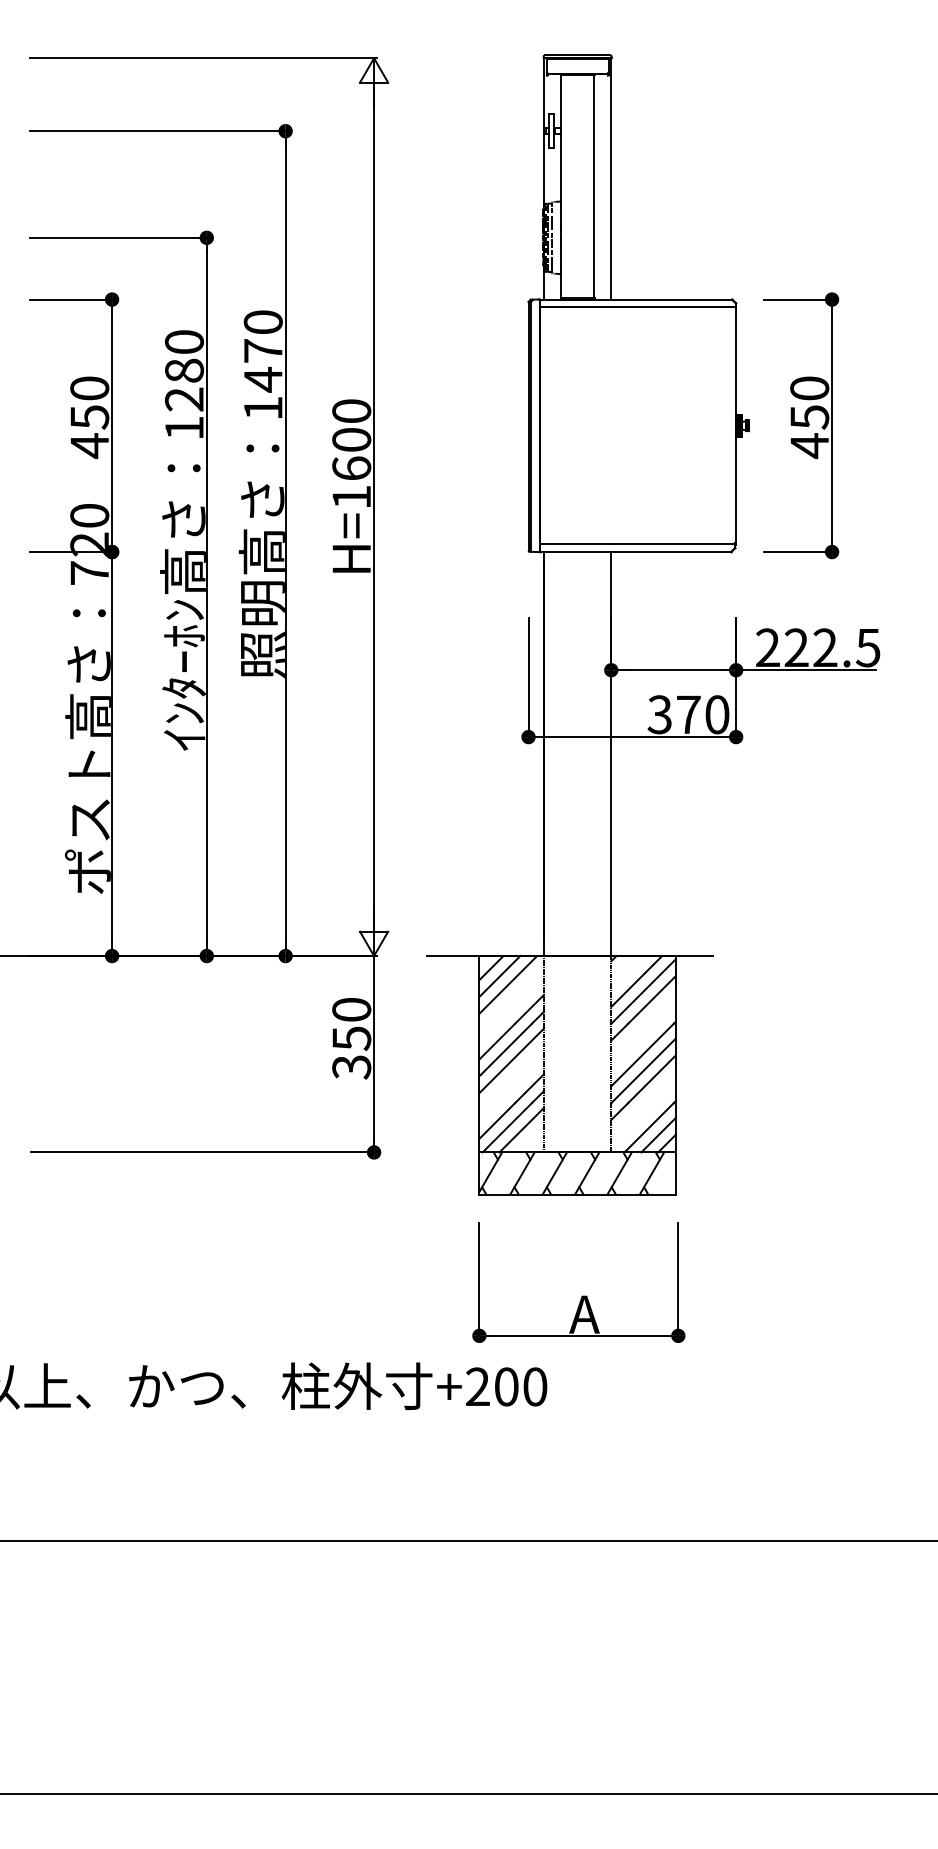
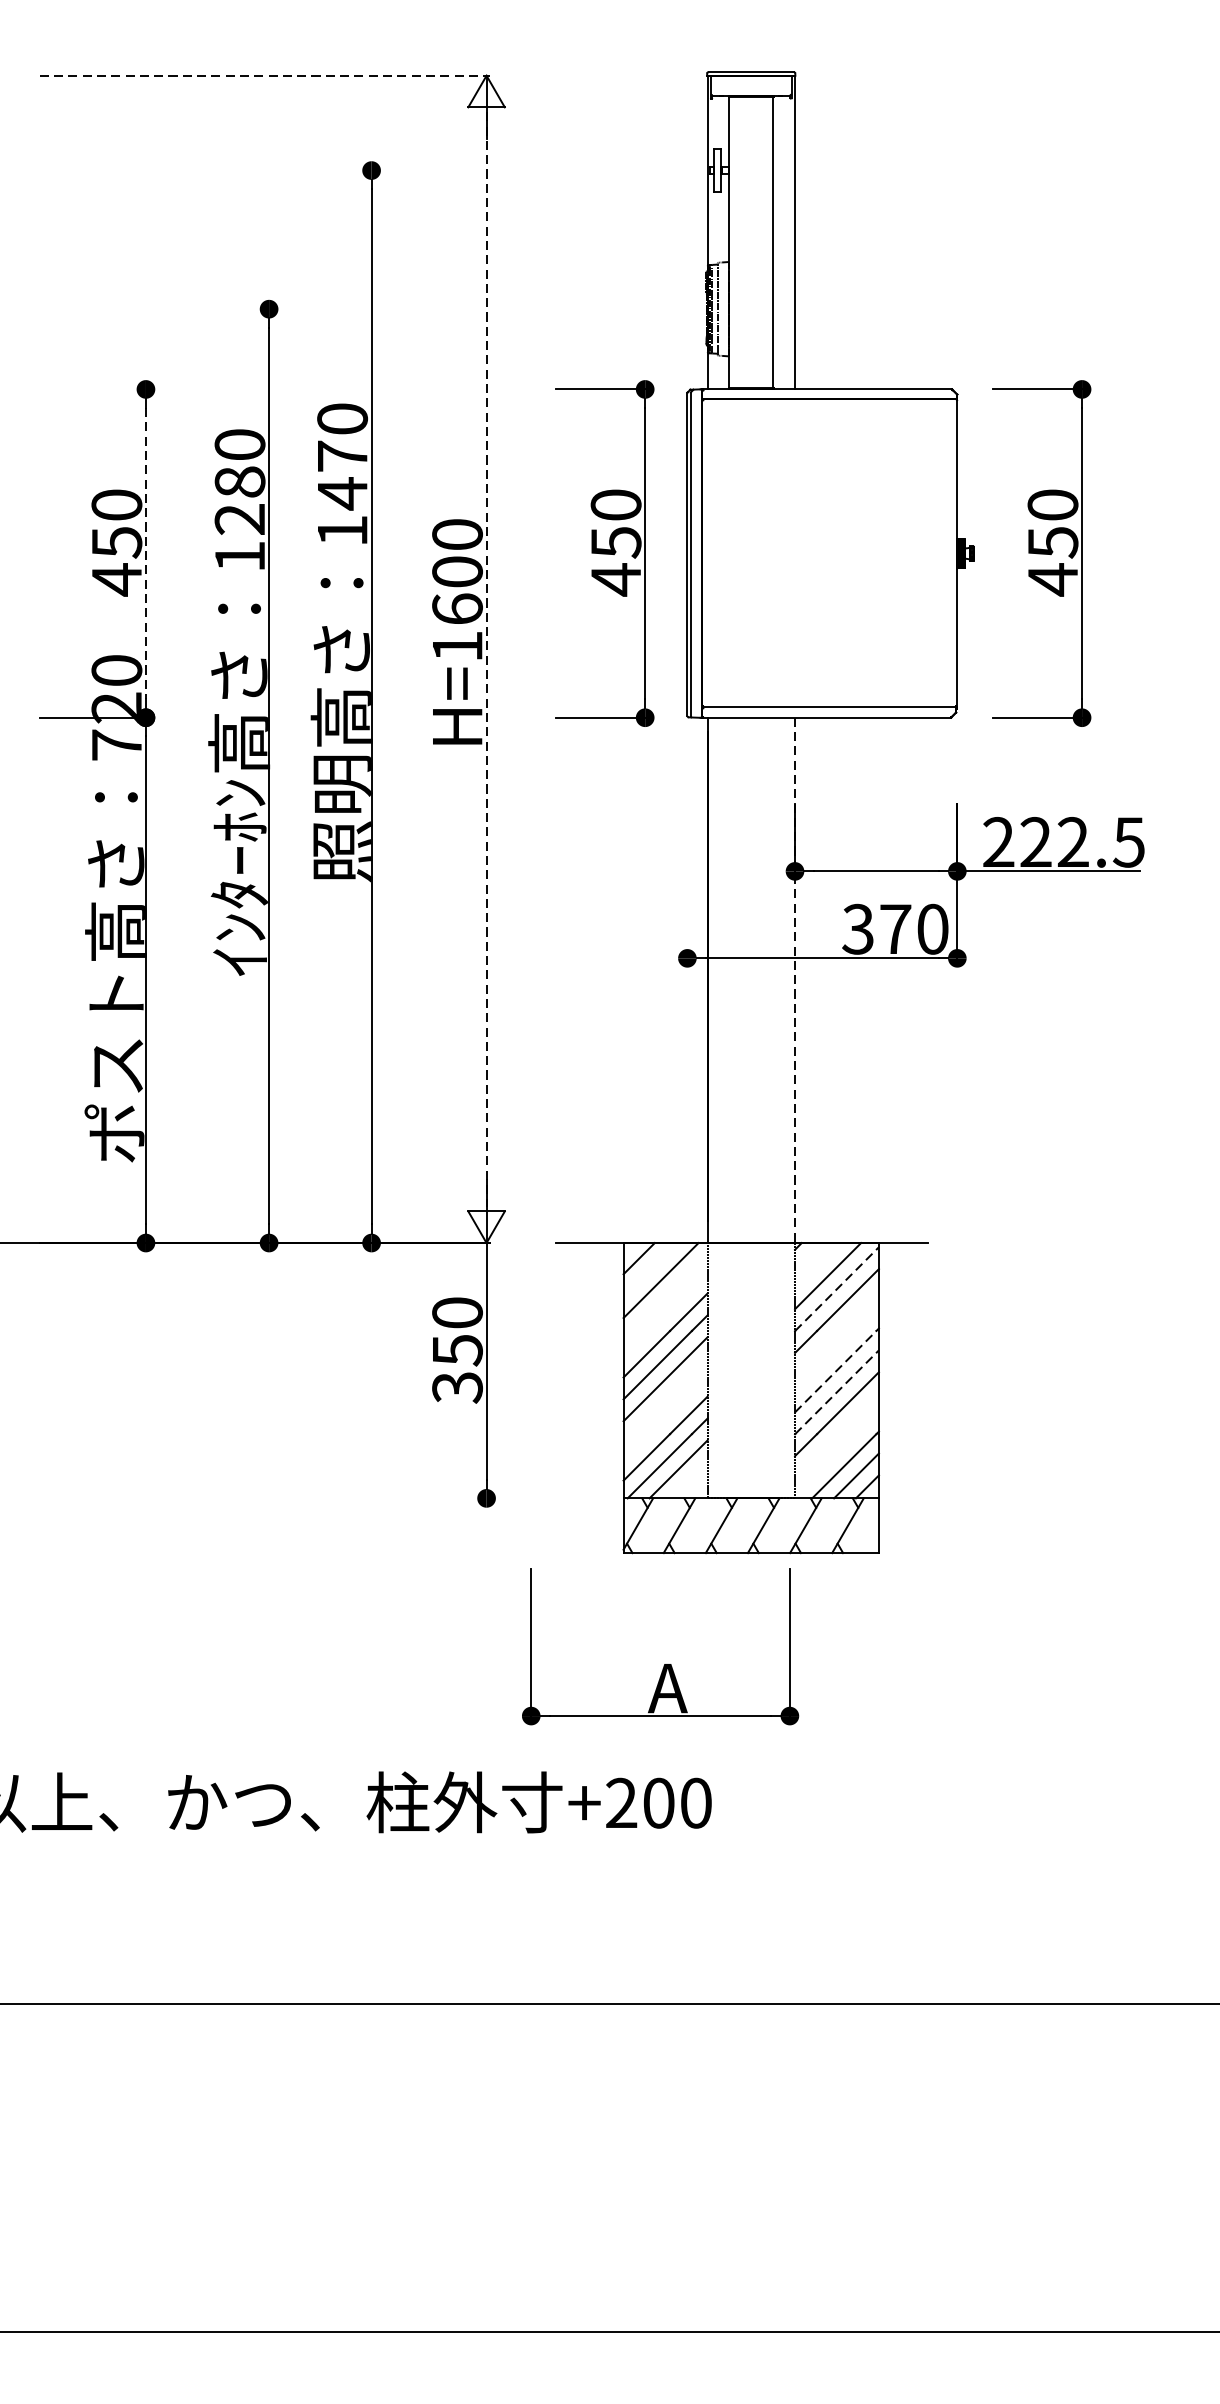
line: (204, 58) -> (266, 76), solid -> dashed
line: (159, 131) -> (207, 170), removed
line: (119, 237) -> (155, 308), removed
line: (72, 299) -> (94, 389), removed
line: (112, 425) -> (146, 553), solid -> dashed
part: (465, 425) -> (605, 553), added
line: (374, 507) -> (487, 659), solid -> dashed
line: (528, 678) -> (687, 882), removed
line: (611, 754) -> (795, 980), solid -> dashed
line: (499, 976) -> (649, 1269), removed
line: (643, 991) -> (836, 1289), solid -> dashed
line: (642, 1054) -> (835, 1371), solid -> dashed
line: (643, 1070) -> (836, 1391), solid -> dashed
line: (203, 1152) -> (264, 1498), removed
part: (582, 1295) -> (665, 1663), moved

